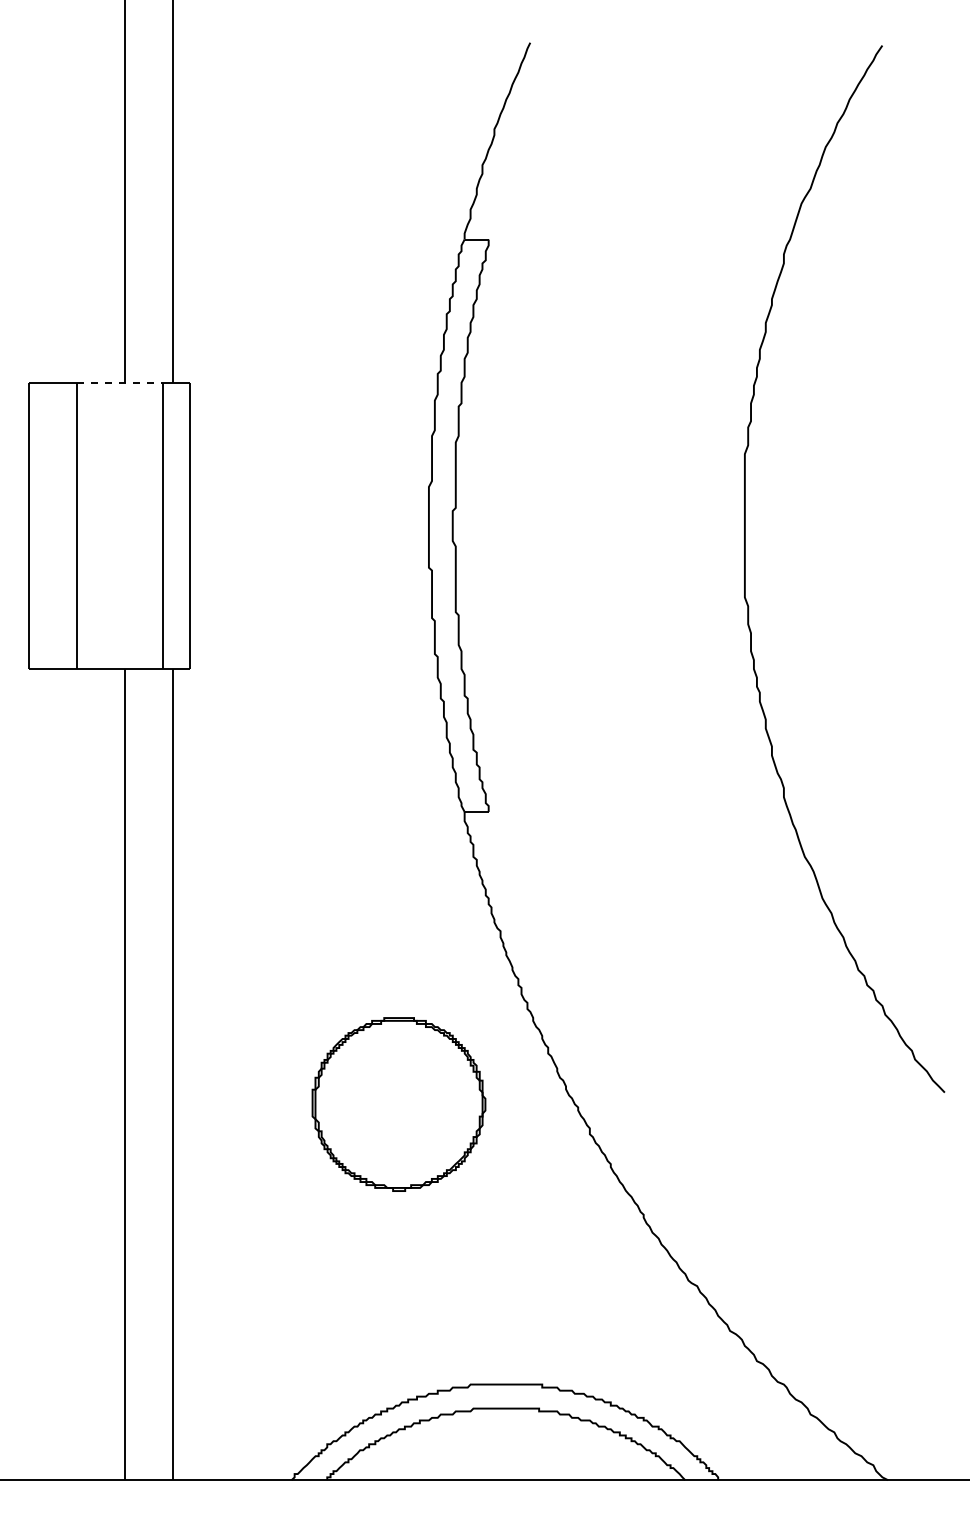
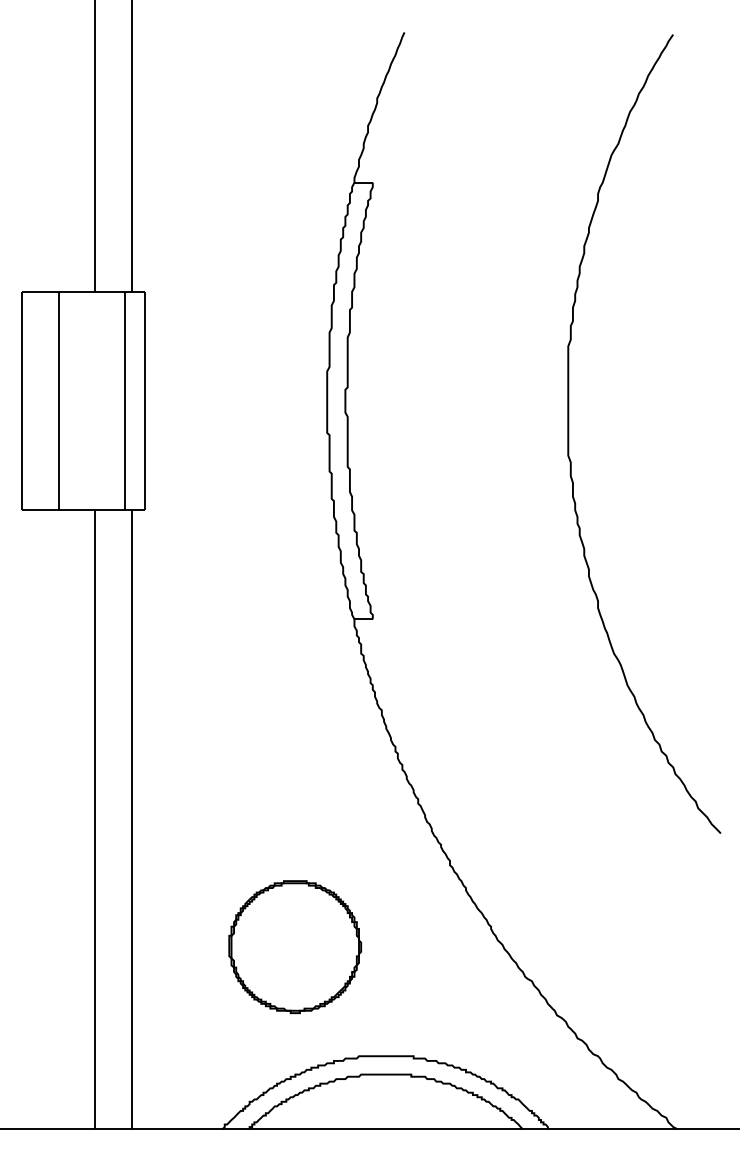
line: (120, 382) -> (91, 291), dashed -> solid
part: (398, 1104) -> (294, 947), moved

